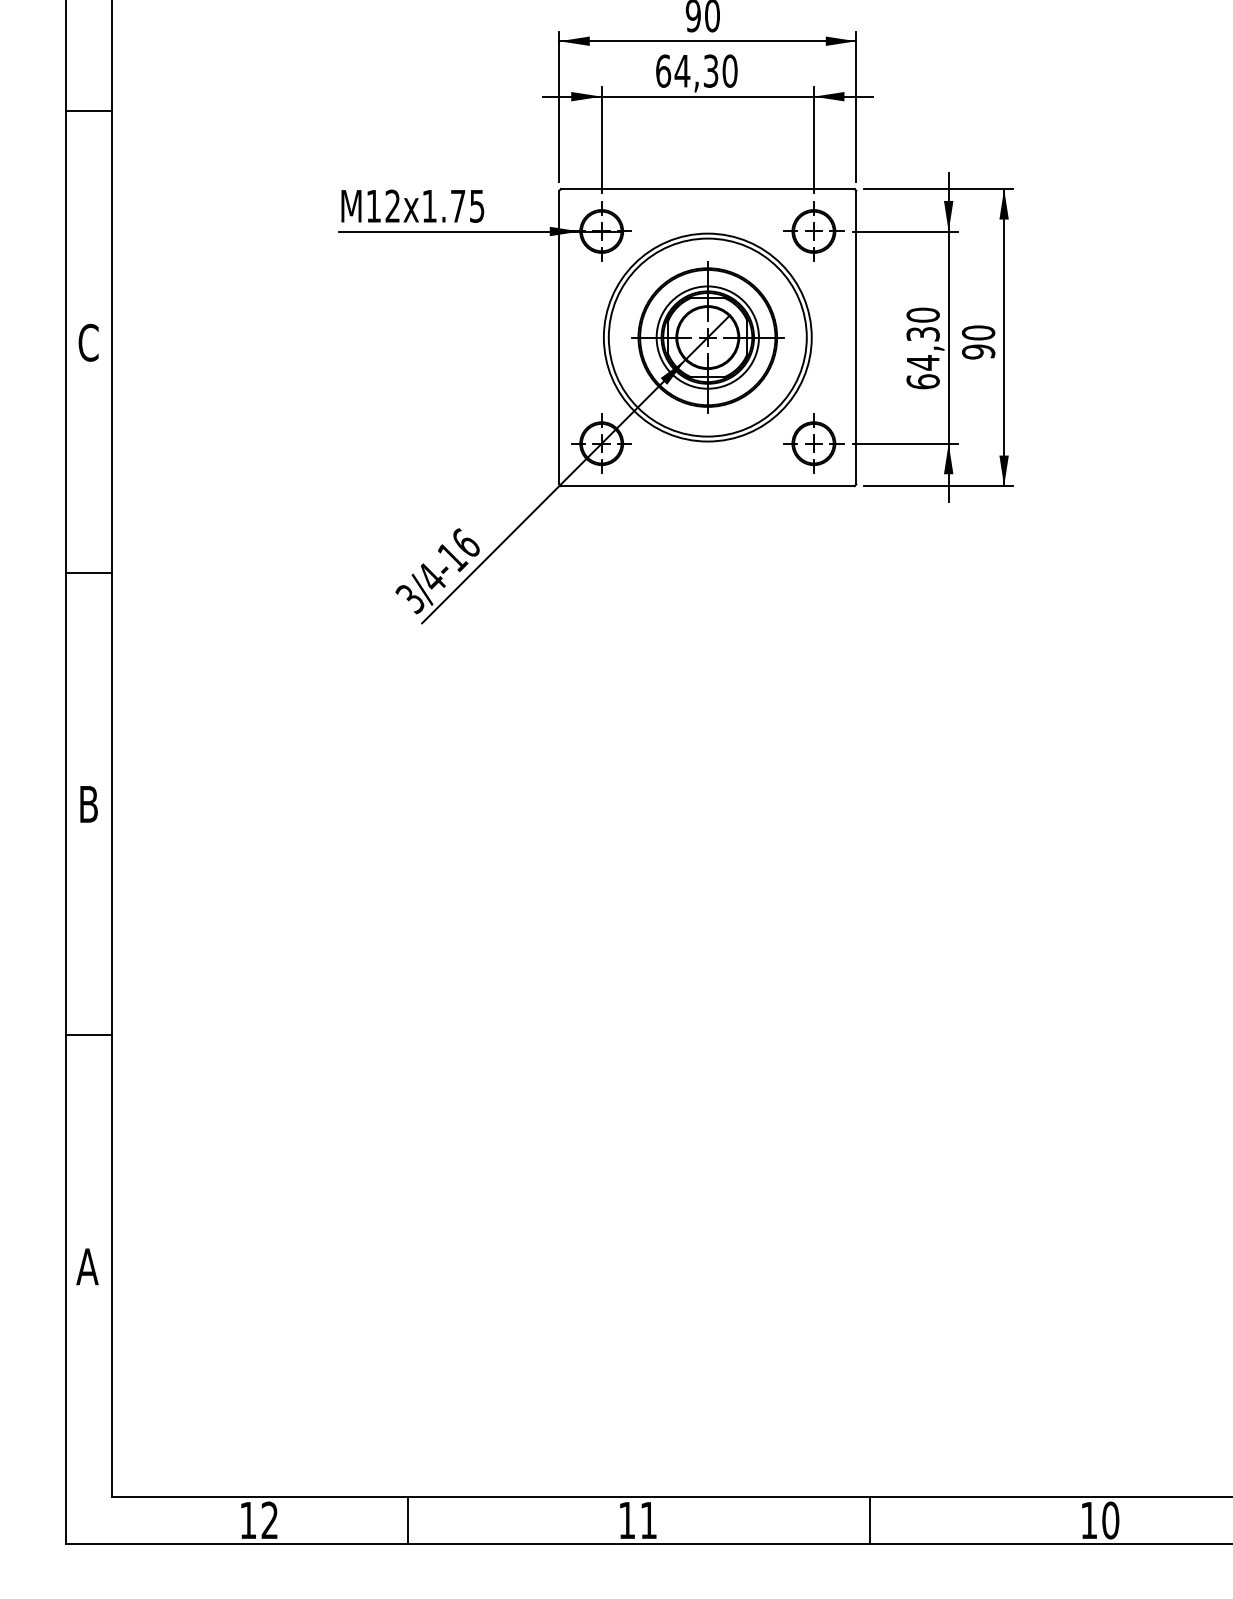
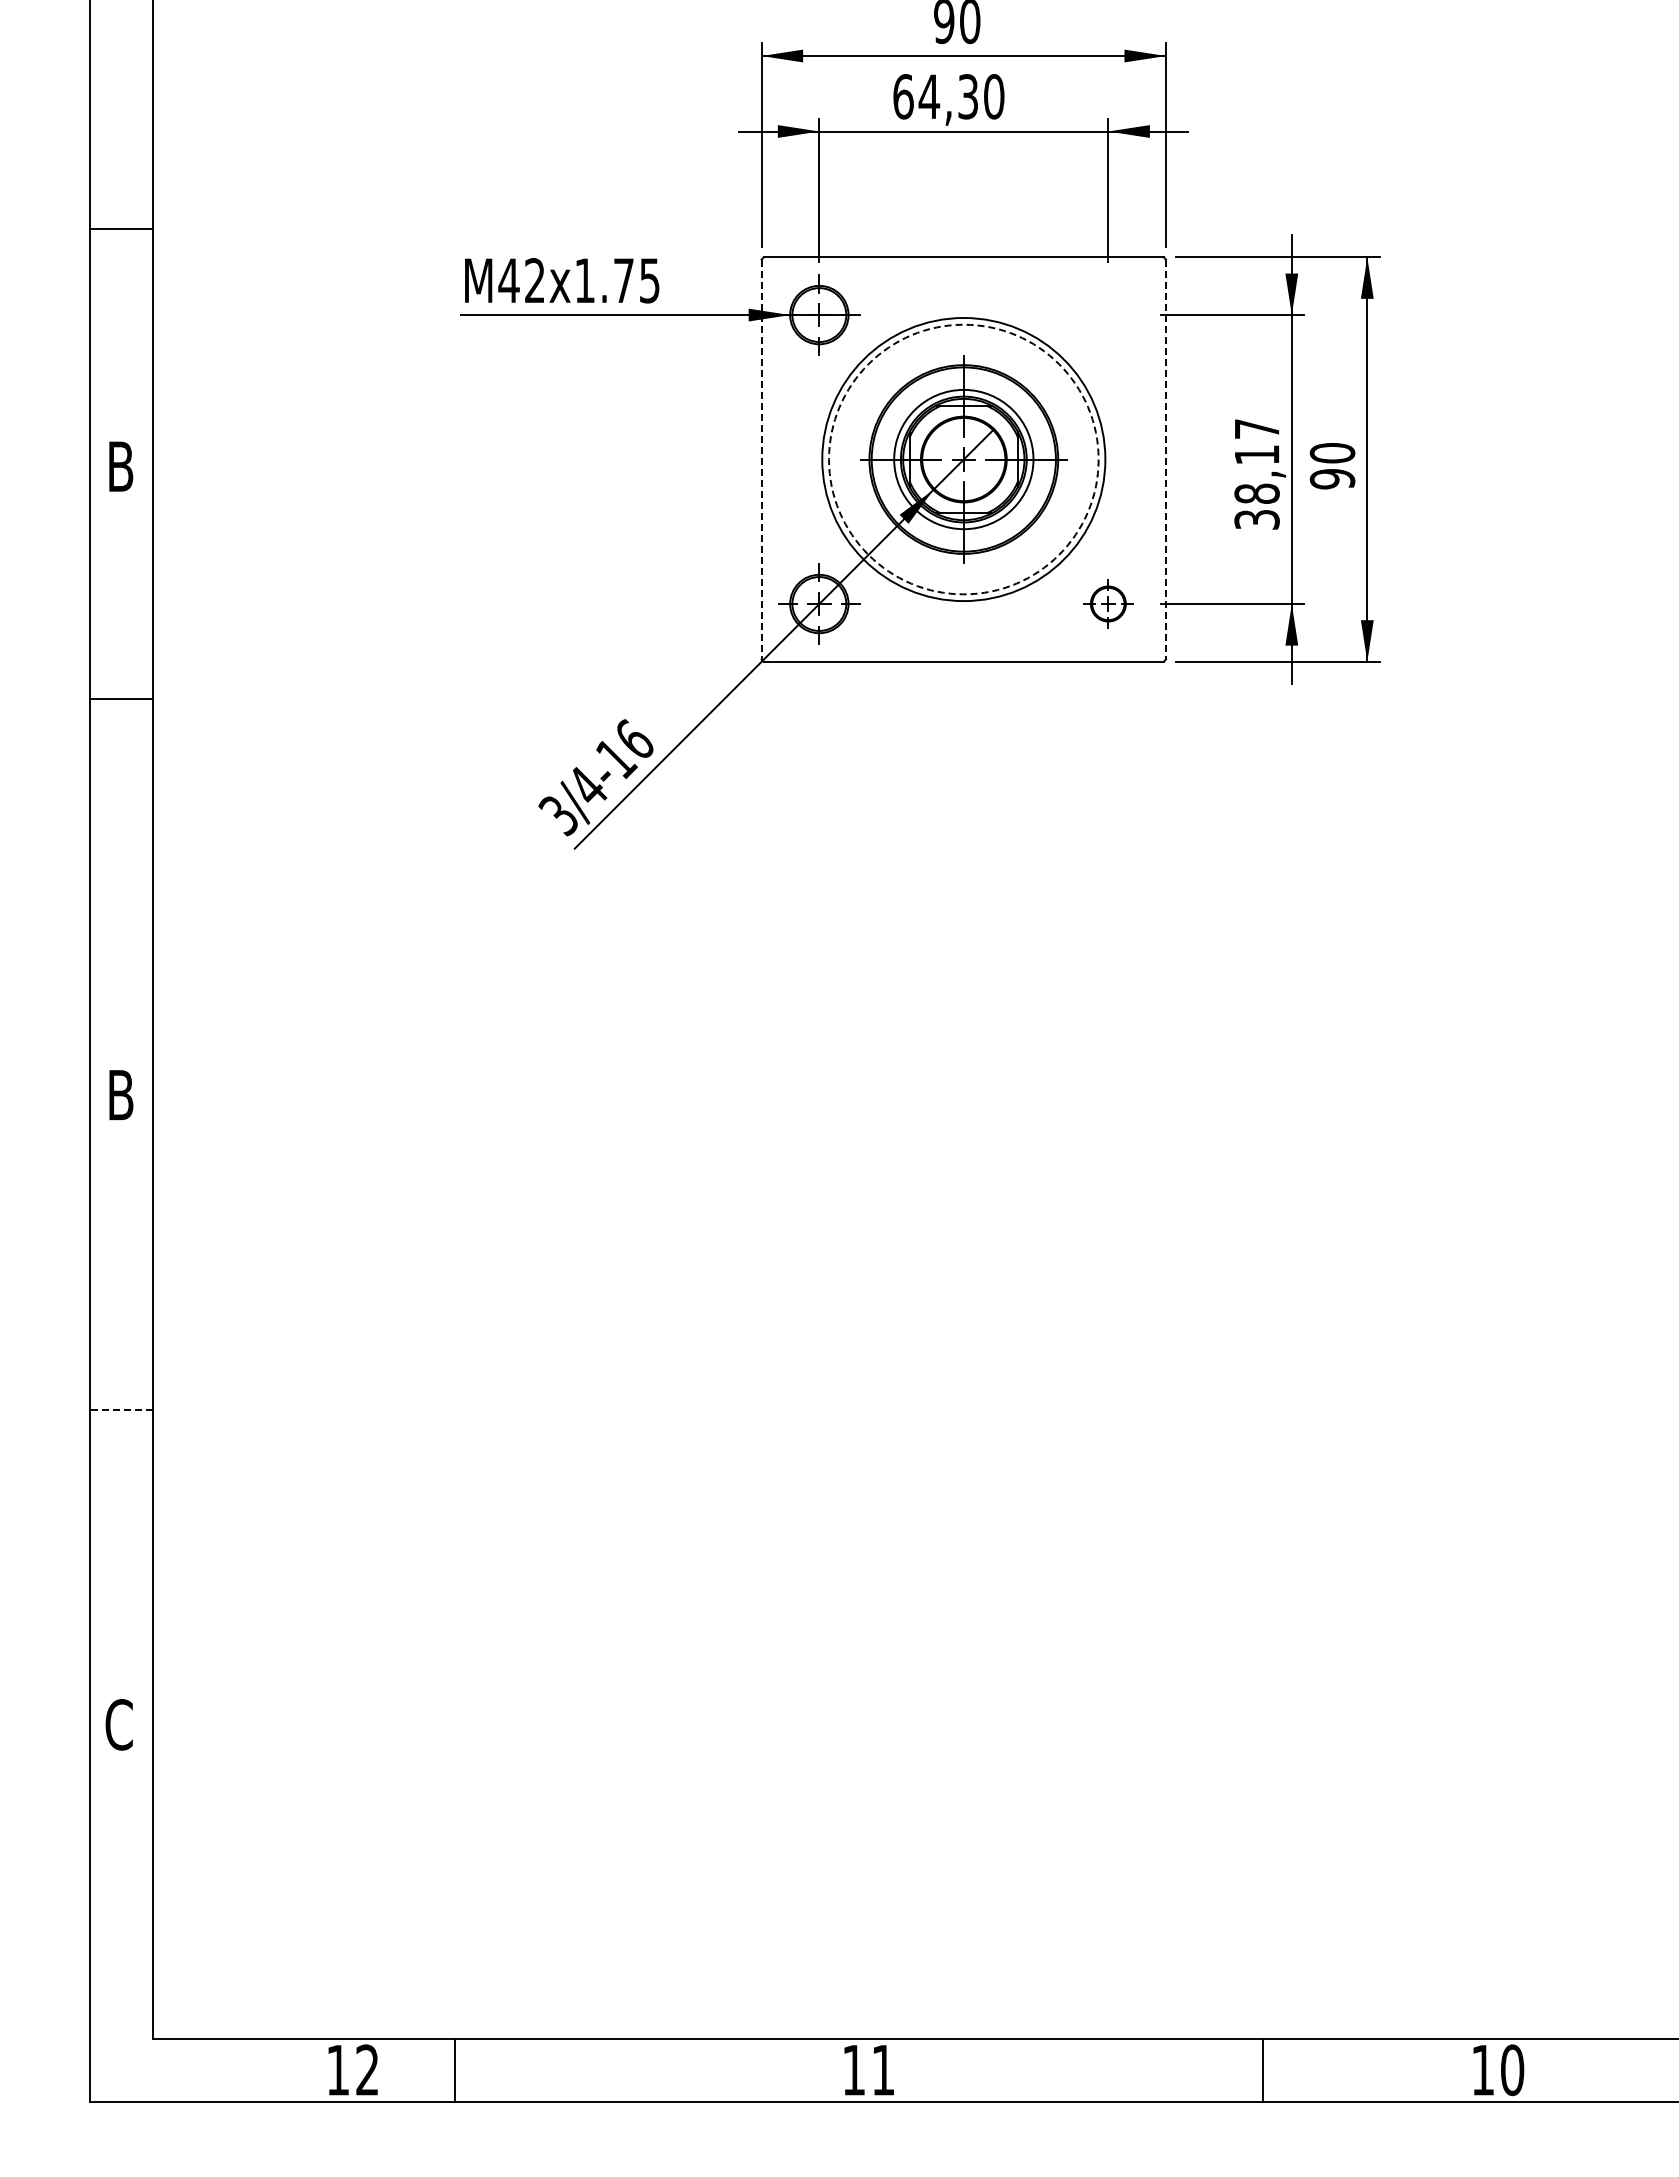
line: (88, 111) -> (120, 228), moved
text: (373, 206) -> (508, 280), M12x1.75 -> M42x1.75
part: (814, 231) -> (1108, 314), removed
line: (559, 337) -> (761, 459), solid -> dashed
circle: (707, 337) -> (963, 459), solid -> dashed
line: (856, 337) -> (1166, 459), solid -> dashed
text: (88, 342) -> (120, 466), C -> B
text: (922, 347) -> (1256, 473), 64,30 -> 38,17
part: (814, 443) -> (1108, 603), size x0.6
line: (88, 573) -> (120, 698), moved
line: (88, 1035) -> (120, 1409), solid -> dashed
text: (86, 1266) -> (118, 1724), A -> C
line: (407, 1519) -> (455, 2069), moved
line: (869, 1519) -> (1263, 2069), moved

